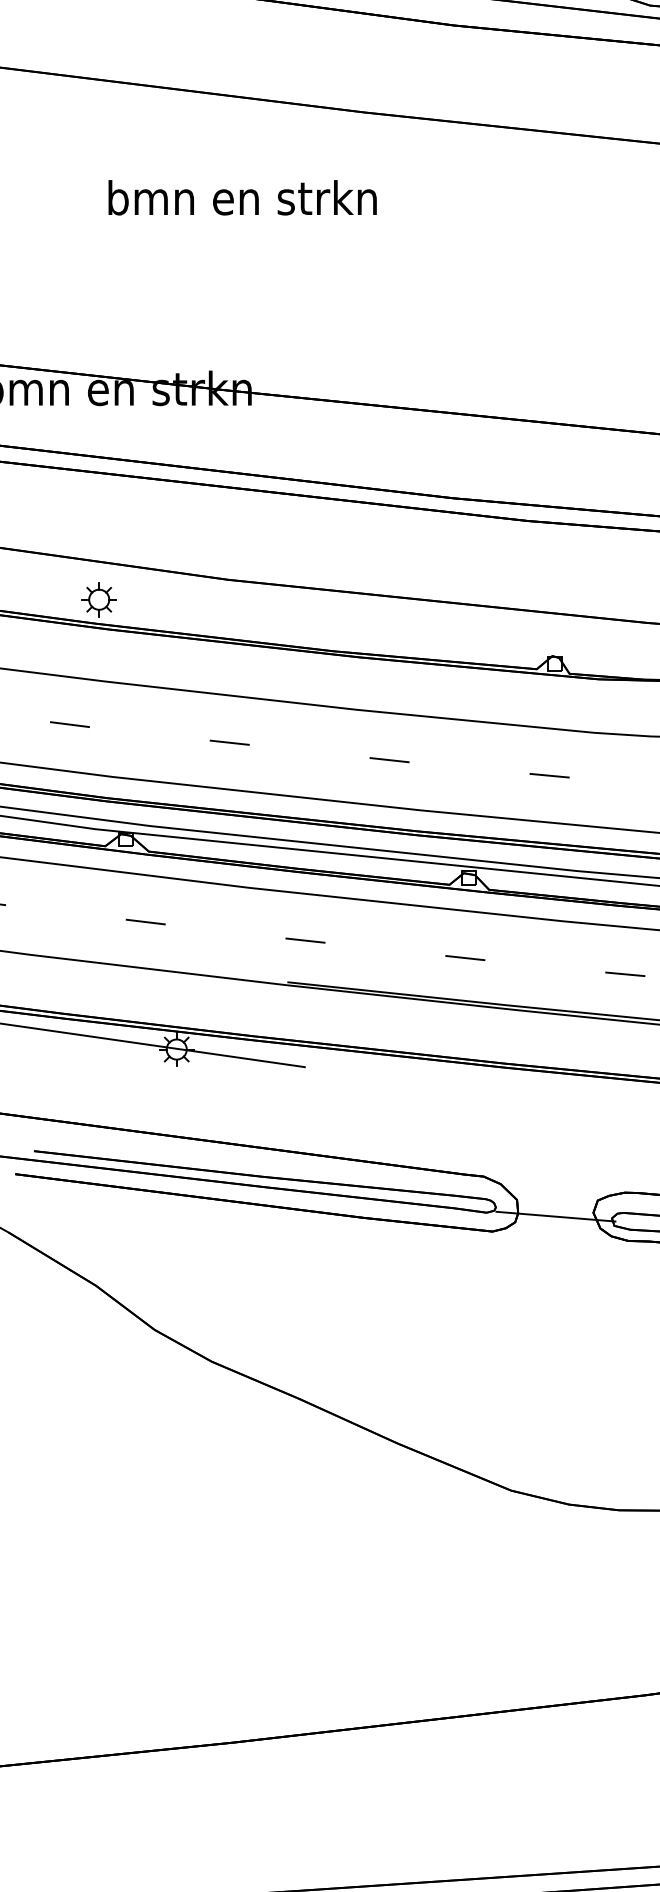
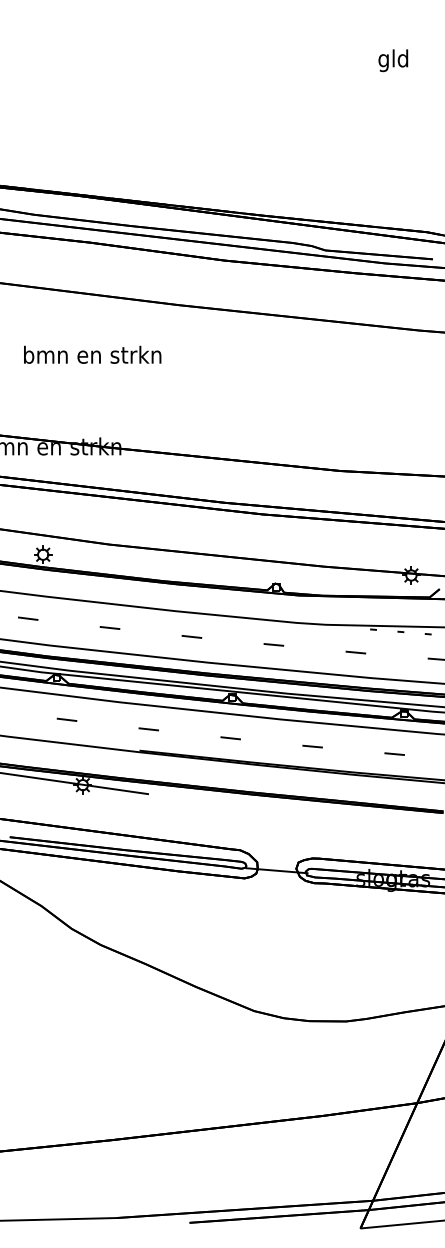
text: (242, 197) -> (92, 354), moved

